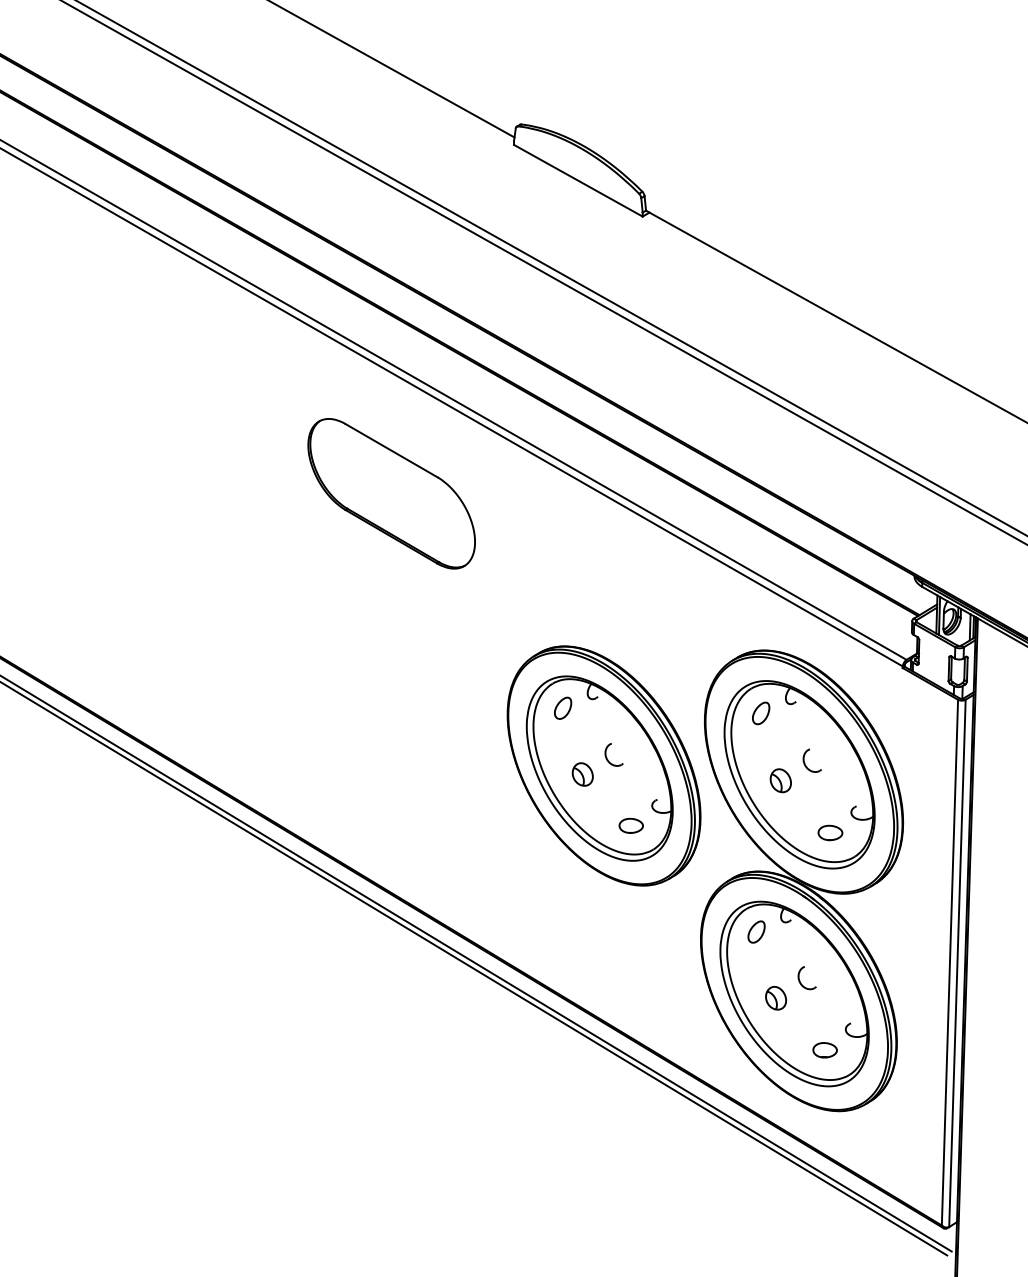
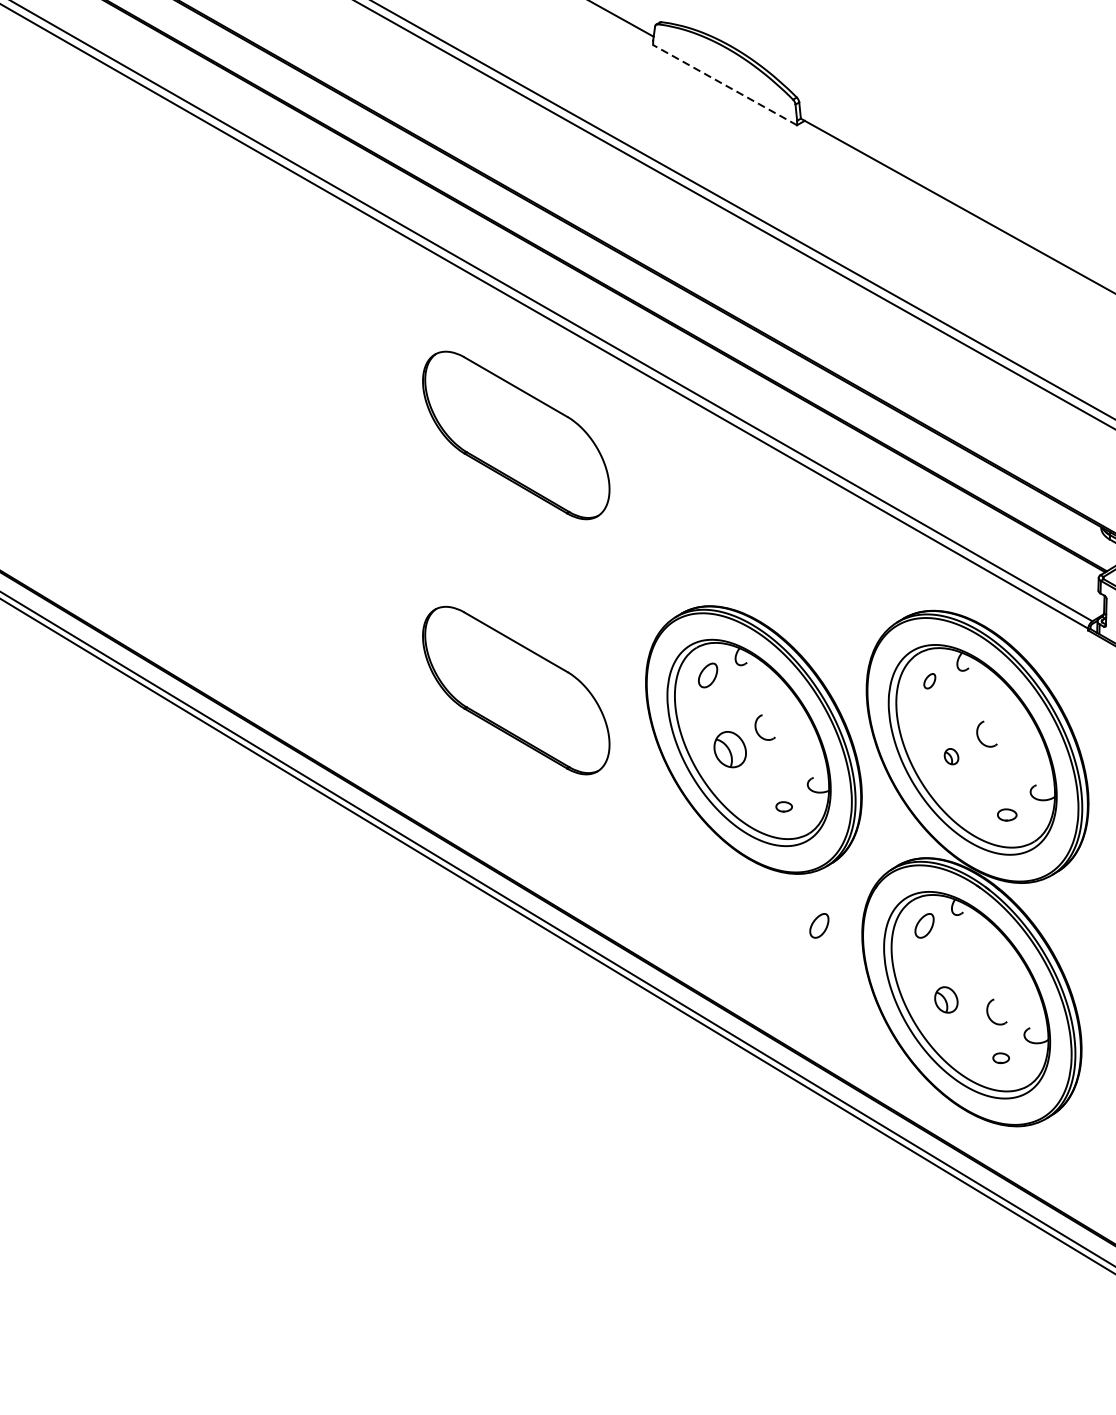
line: (578, 180) -> (725, 84), solid -> dashed
part: (761, 713) -> (930, 681), size x0.6
part: (391, 721) -> (516, 690), added
part: (582, 774) -> (729, 749), size x1.4
part: (780, 780) -> (951, 756), size x0.6
part: (630, 825) -> (783, 806), size x0.6
part: (830, 832) -> (1007, 814), size x0.7
part: (662, 931) -> (819, 925), added
part: (800, 980) -> (989, 1014), moved
part: (824, 1050) -> (1000, 1058), size x0.6

